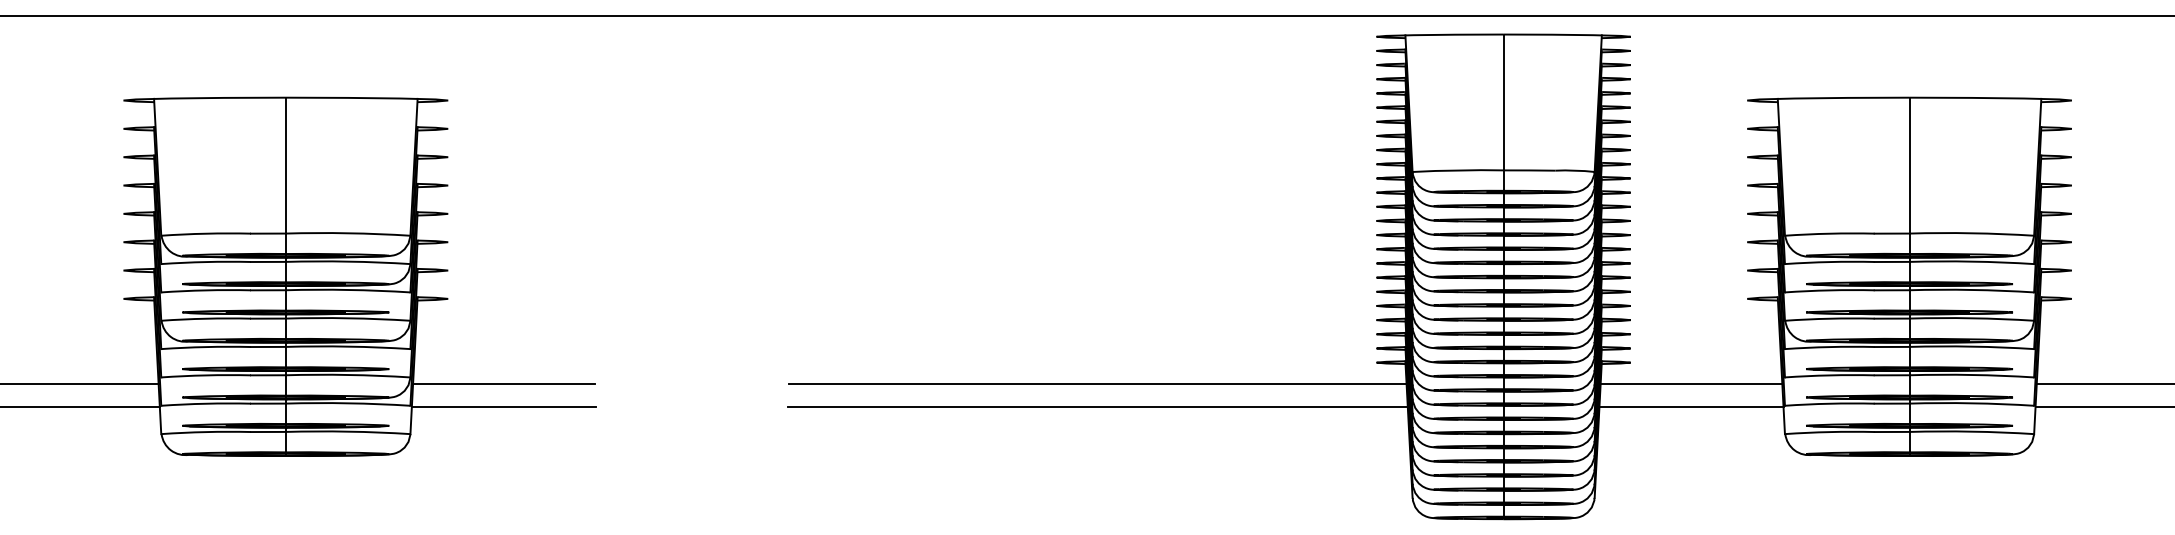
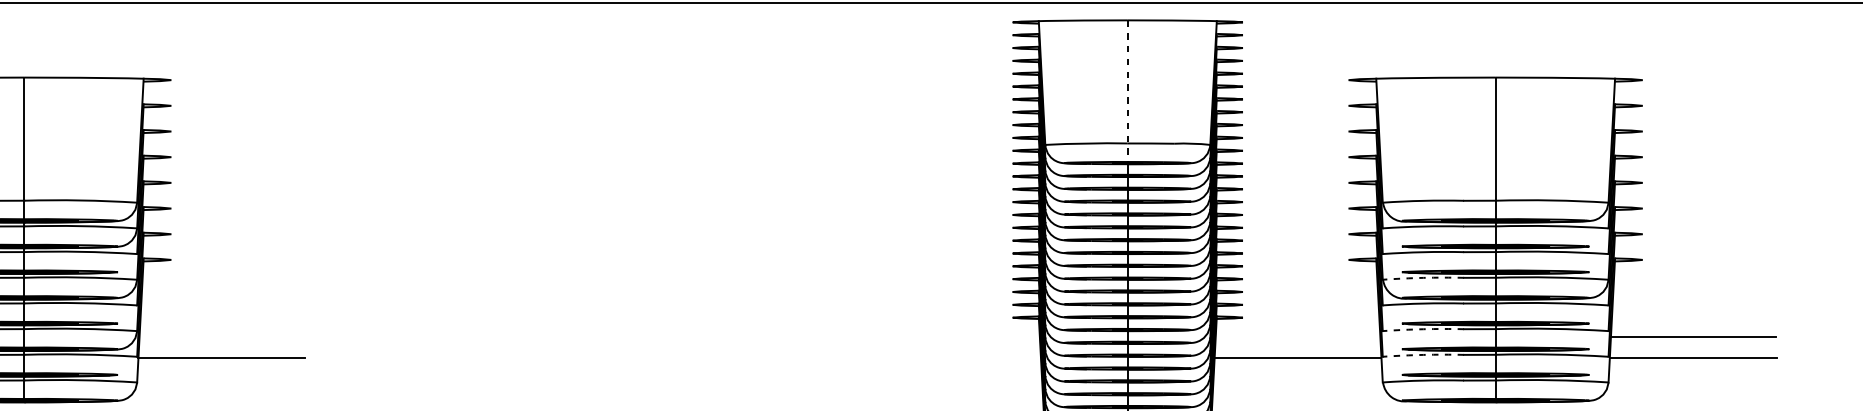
line: (1503, 113) -> (1127, 91), solid -> dashed
arc: (1829, 318) -> (1423, 277), solid -> dashed
arc: (1829, 375) -> (1423, 329), solid -> dashed
line: (503, 383) -> (221, 336), removed
line: (1097, 383) -> (759, 336), removed
line: (1691, 383) -> (1298, 336), removed
arc: (1829, 403) -> (1423, 354), solid -> dashed
line: (1097, 407) -> (759, 358), removed

